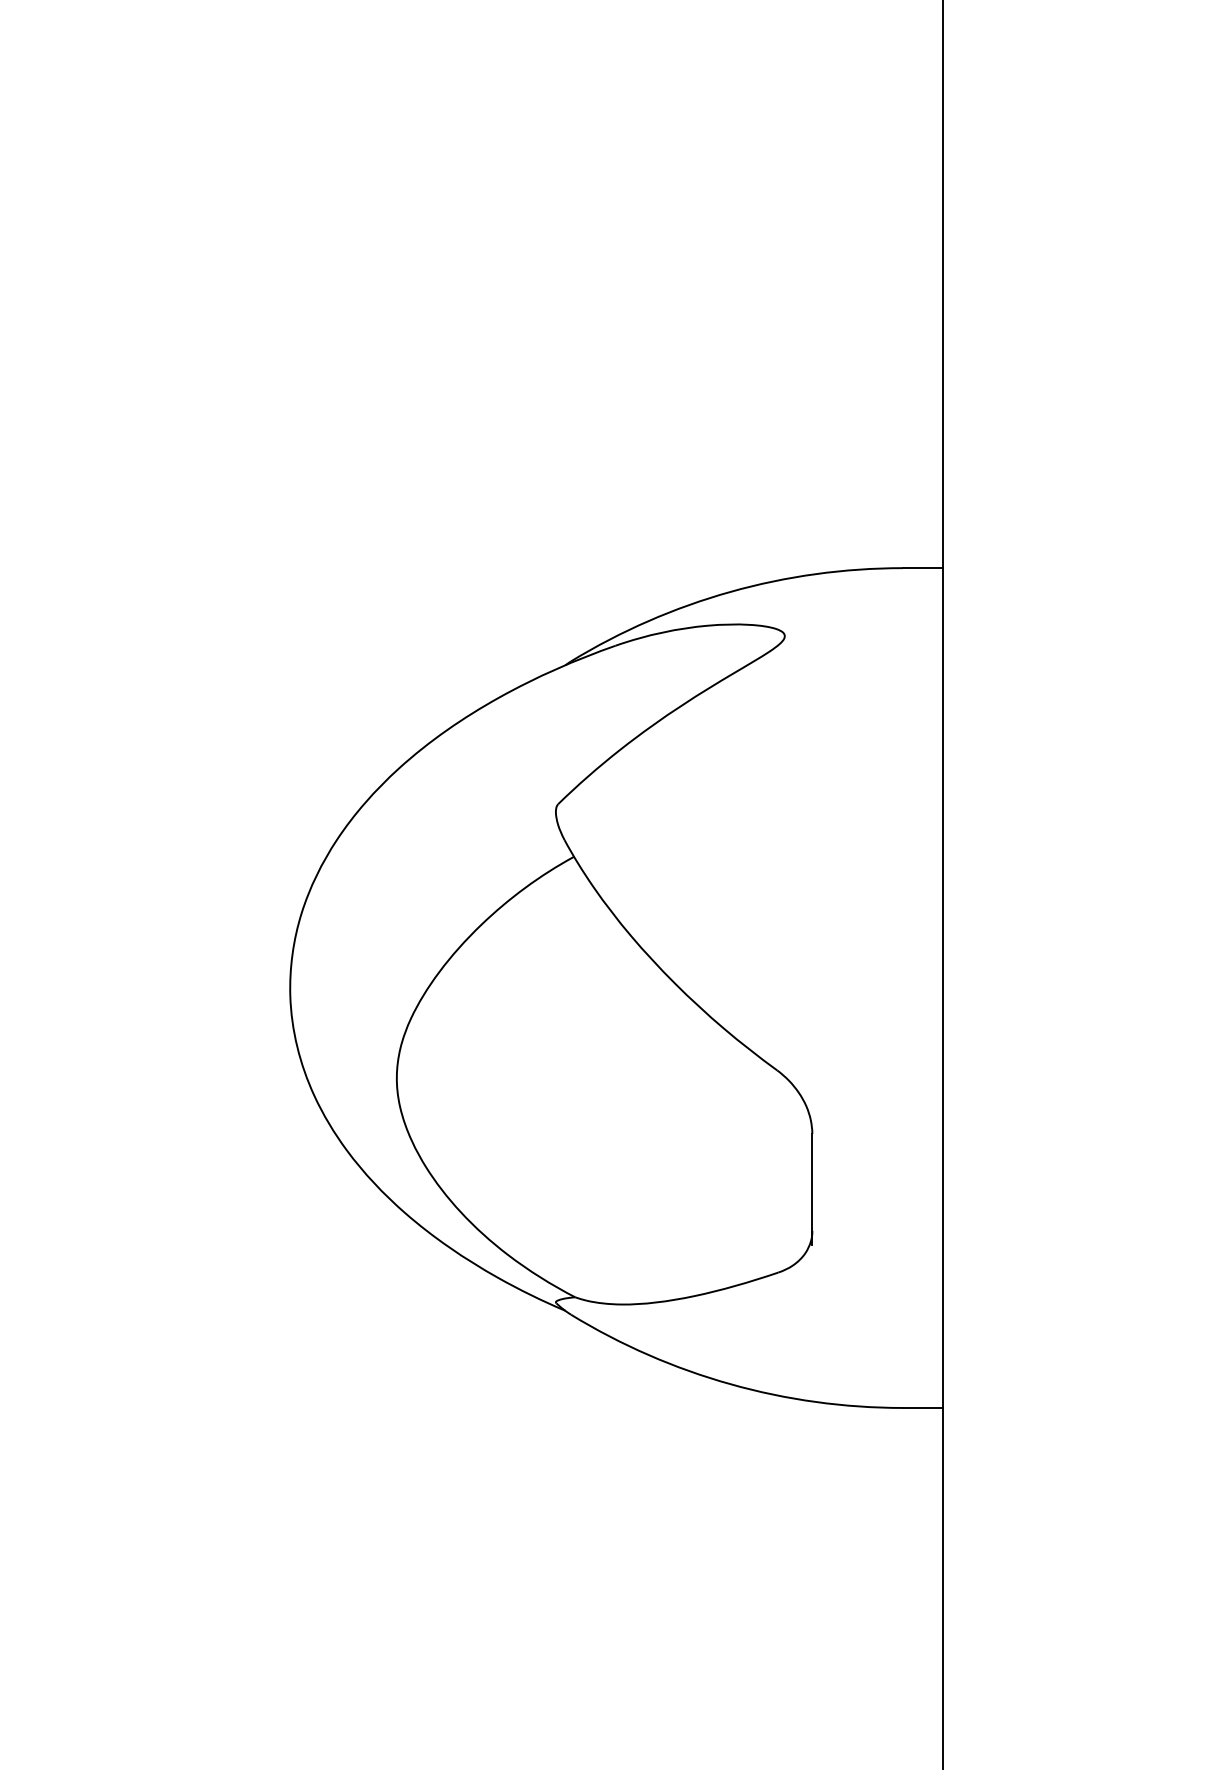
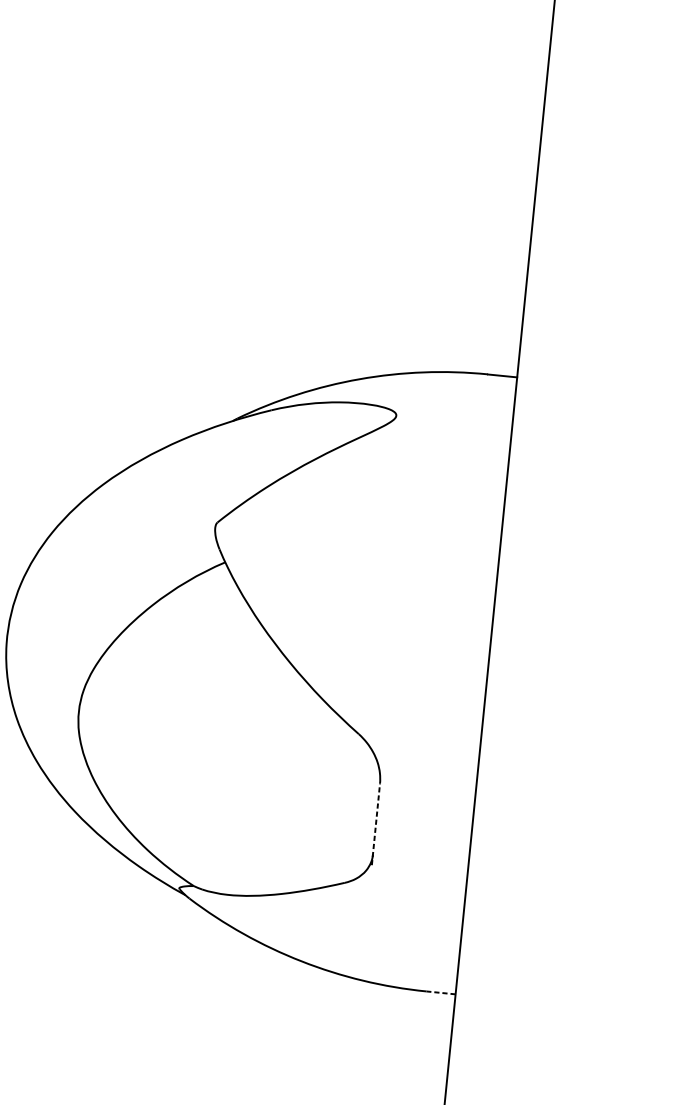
line: (812, 1189) -> (376, 824), solid -> dashed
line: (922, 1407) -> (440, 992), solid -> dashed

